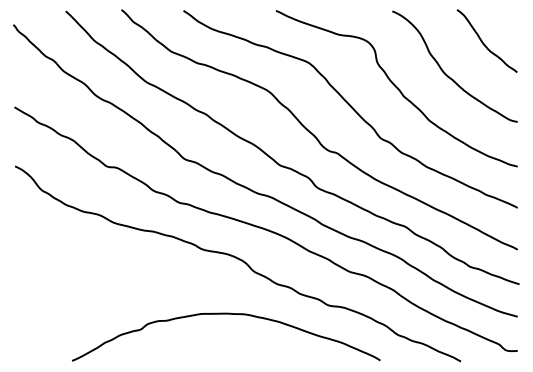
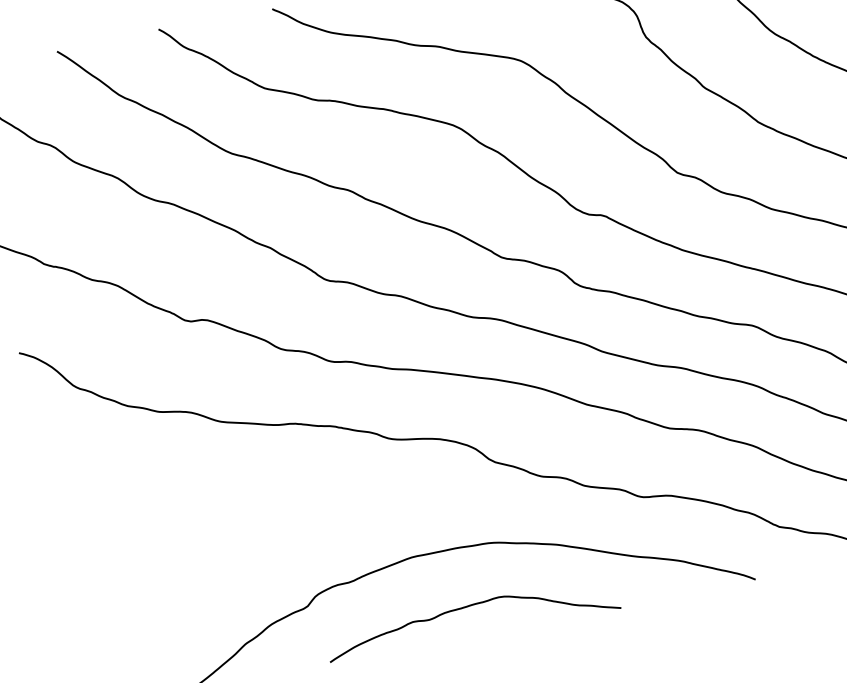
curve: (226, 346) -> (469, 608), added

